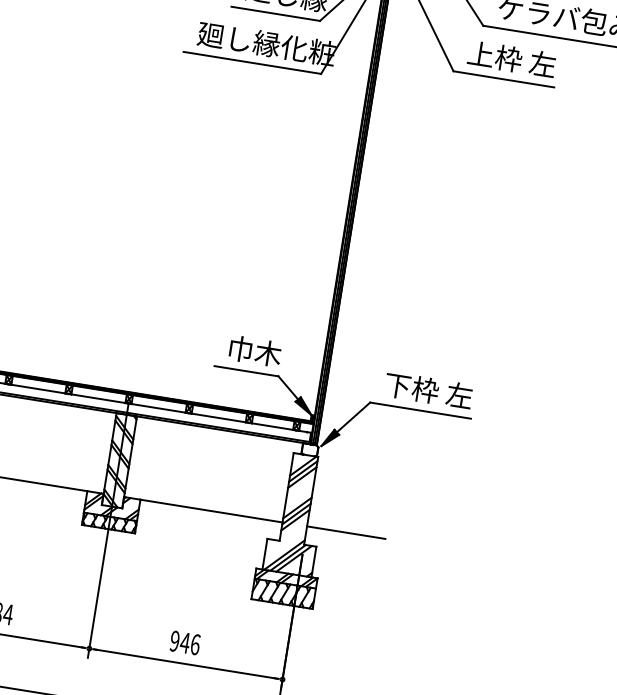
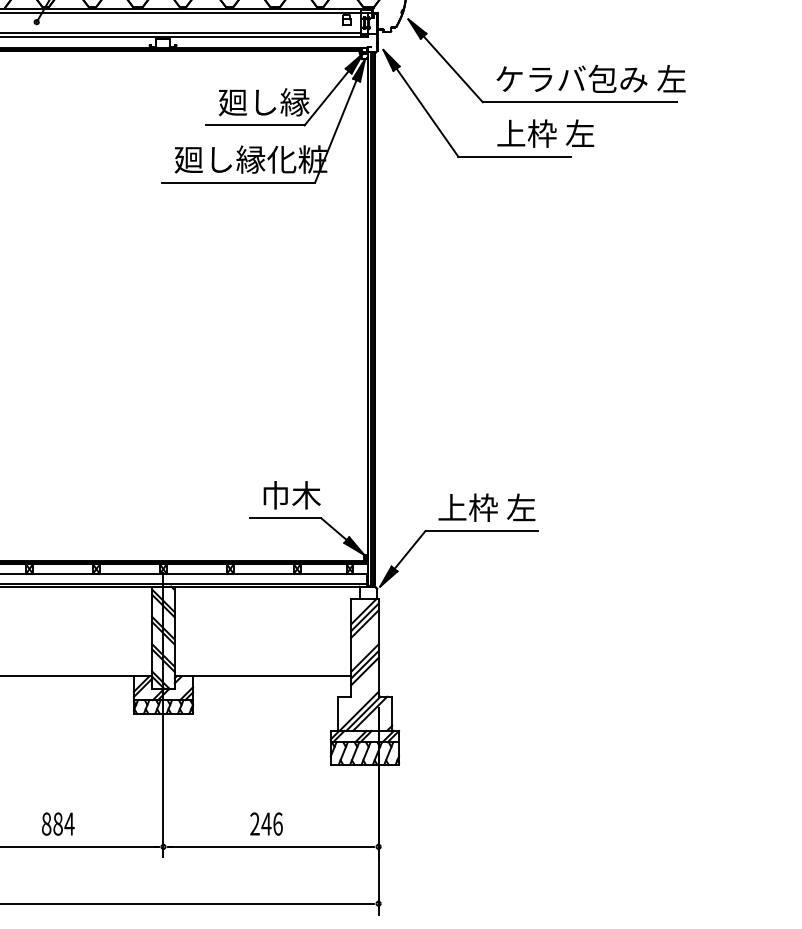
text: (511, 59) -> (545, 133), moved
text: (397, 385) -> (452, 507), 下枠 左 -> 上枠 左
line: (345, 532) -> (421, 676), removed
text: (174, 641) -> (254, 824), 946 -> 246

